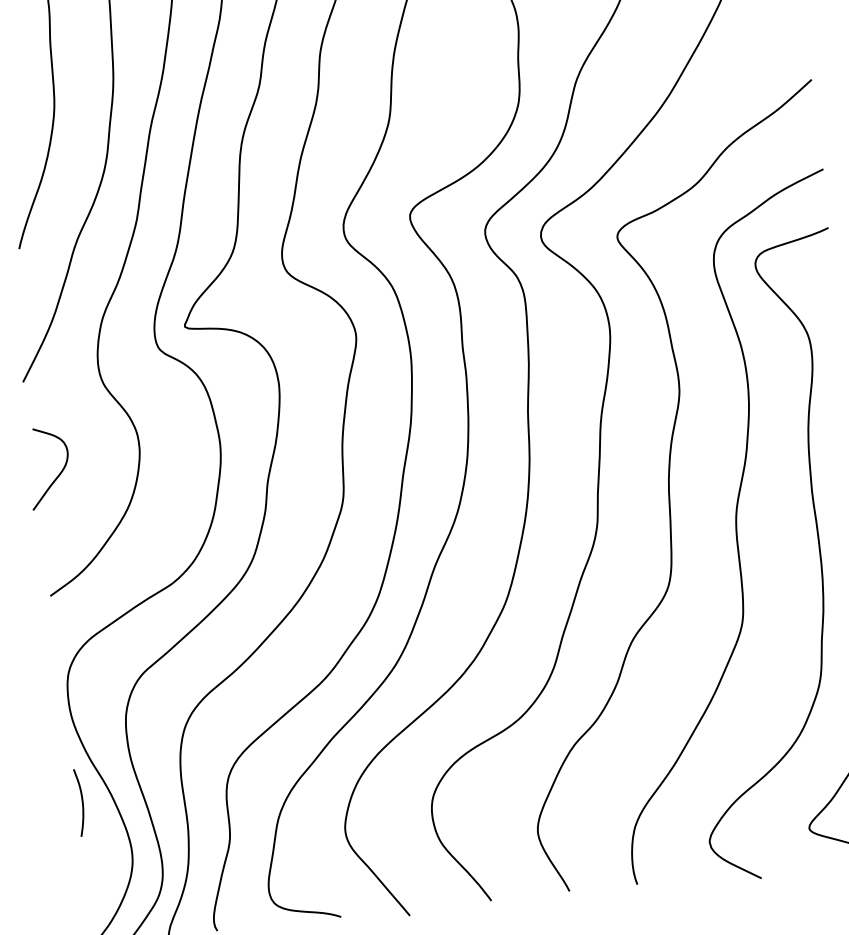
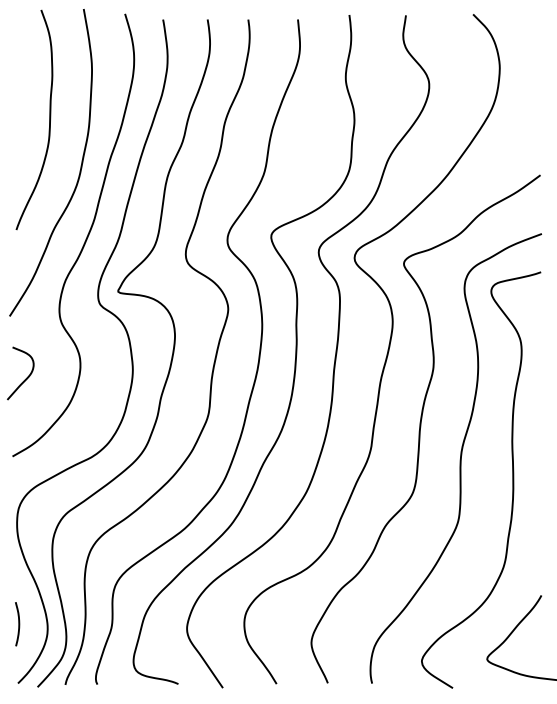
curve: (81, 803) -> (18, 624), moved

